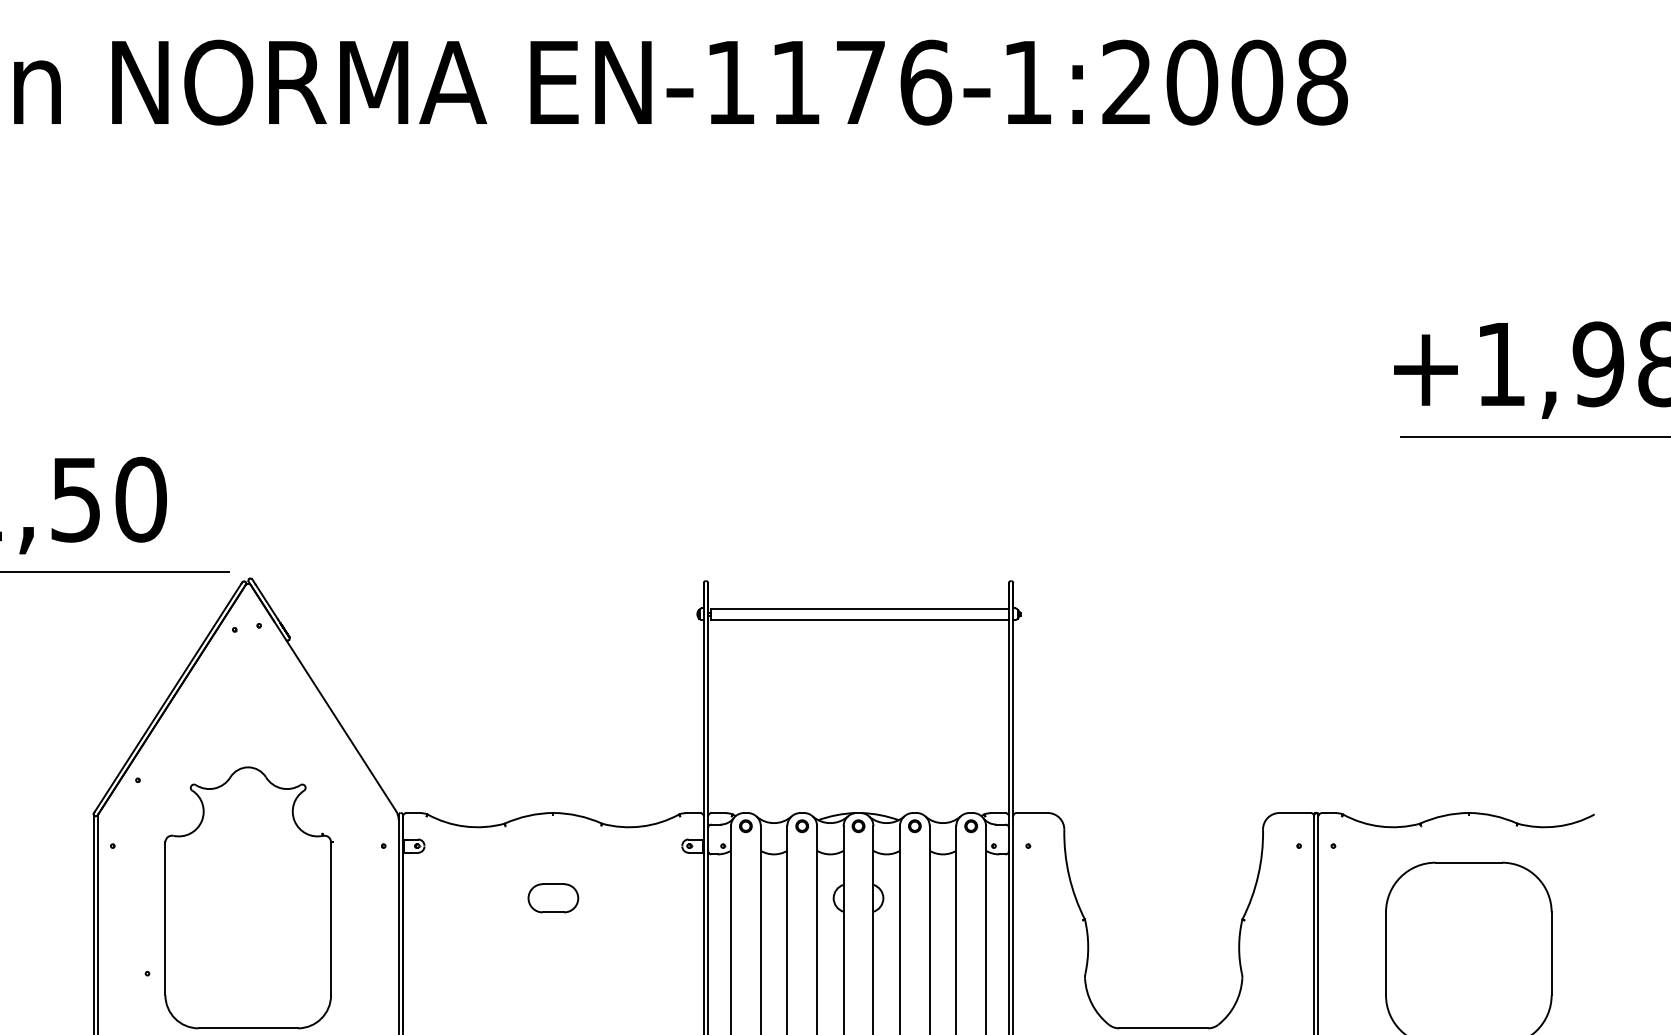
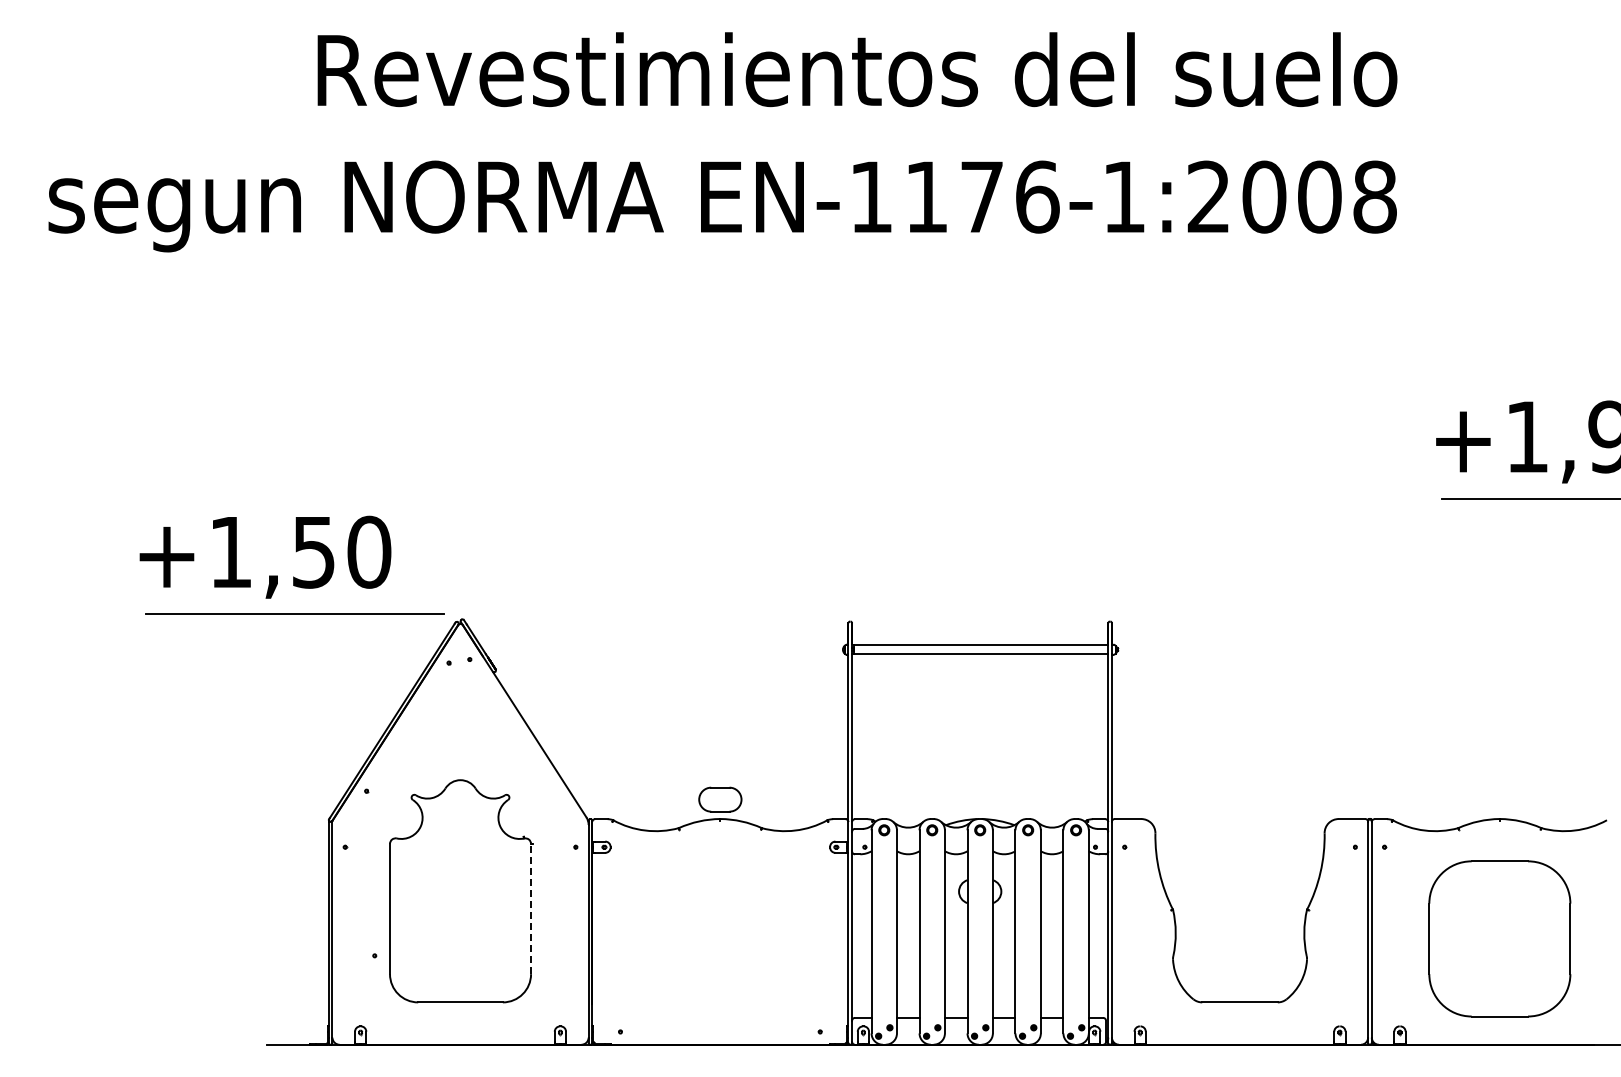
part: (553, 898) -> (720, 799), moved
line: (331, 918) -> (531, 908), solid -> dashed

